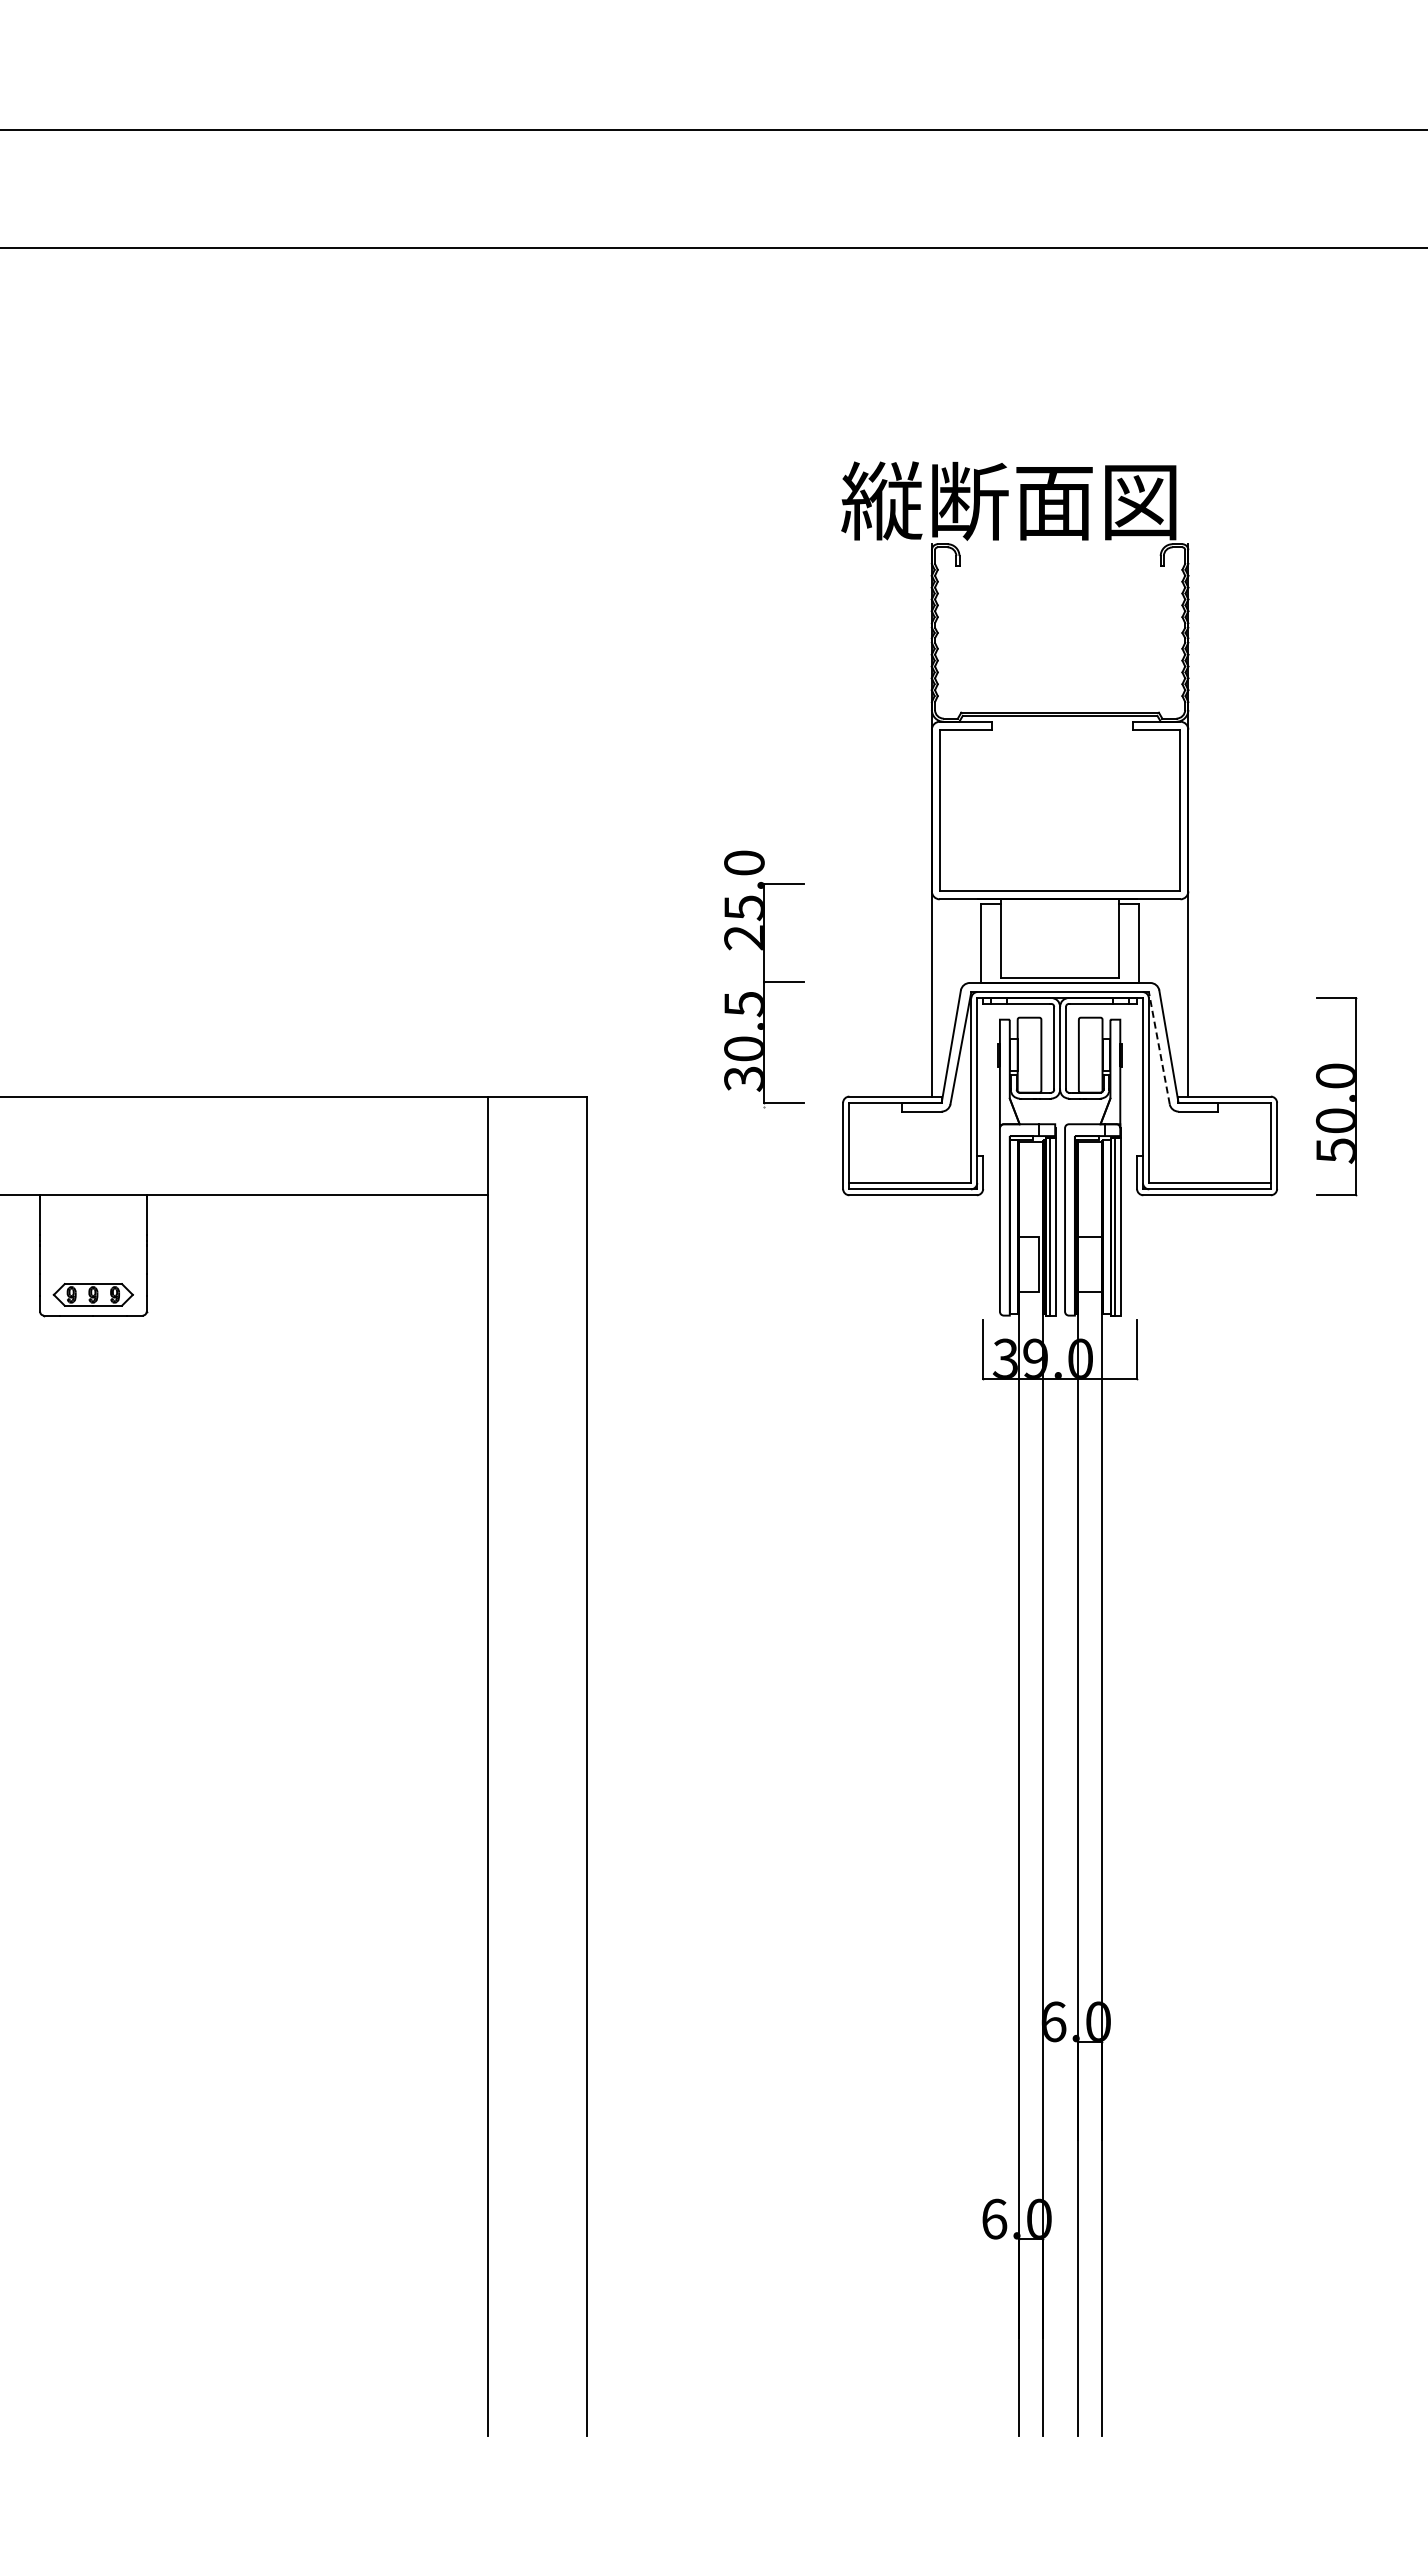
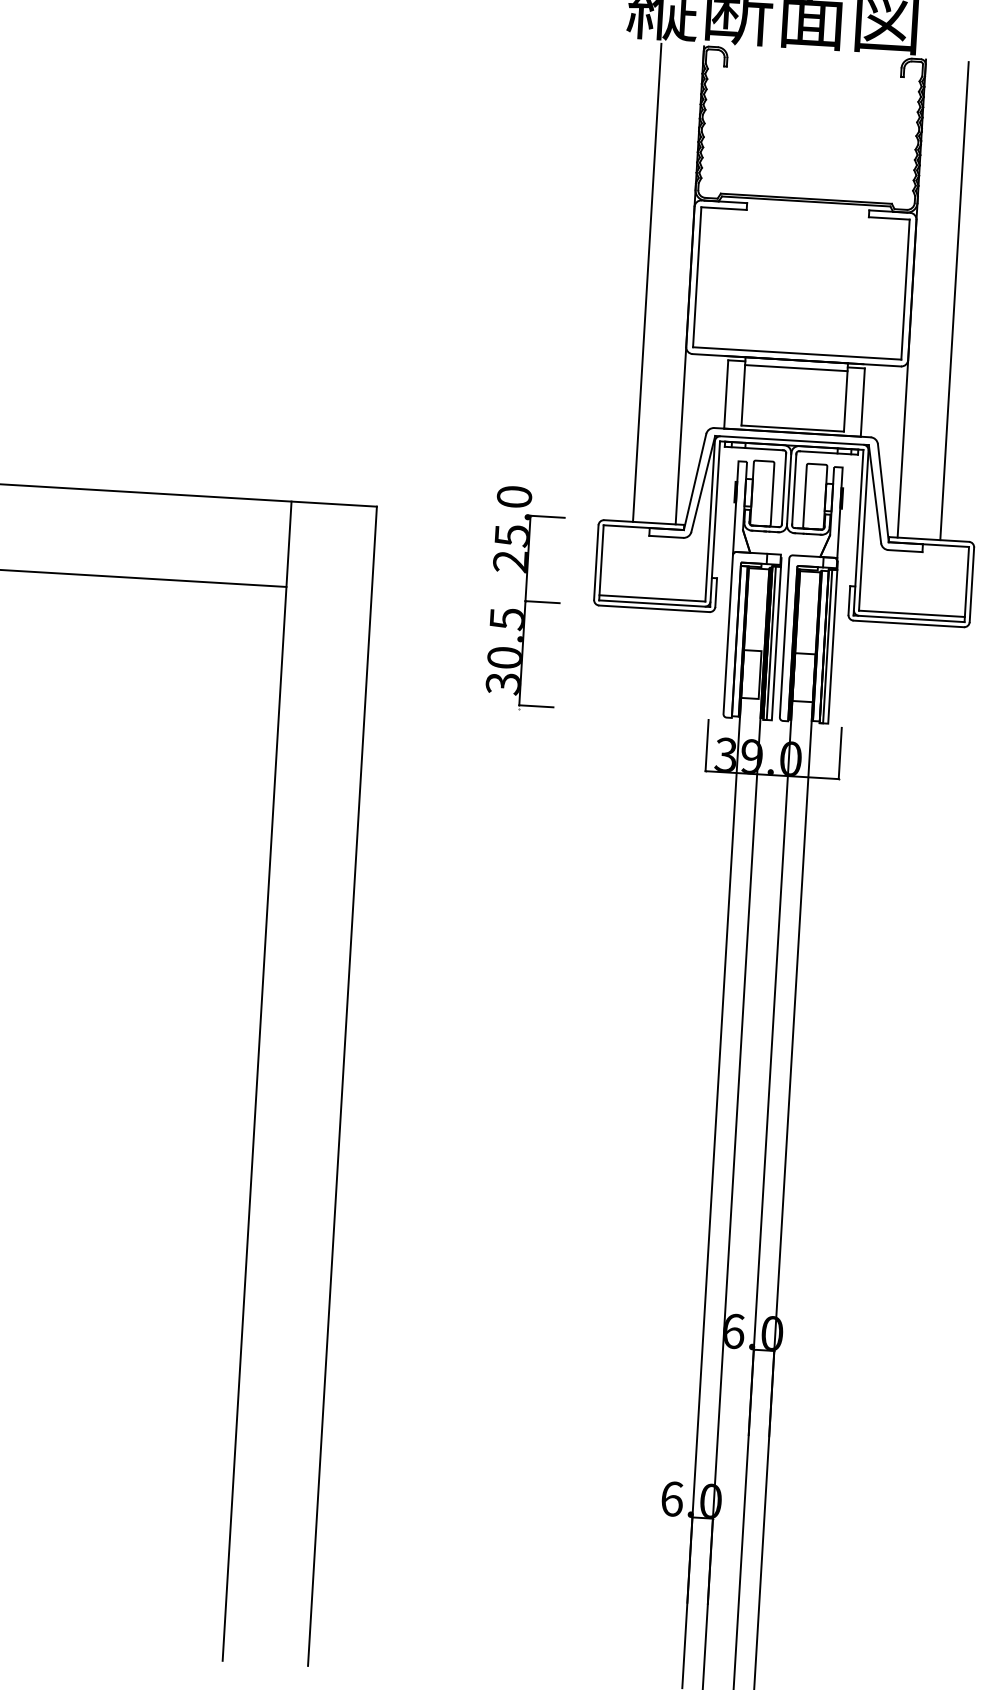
line: (882, 820) -> (647, 282), added
line: (1237, 820) -> (954, 301), added
line: (1059, 908) -> (795, 368), added
part: (764, 979) -> (525, 598), moved
line: (1159, 1047) -> (875, 493), dashed -> solid

